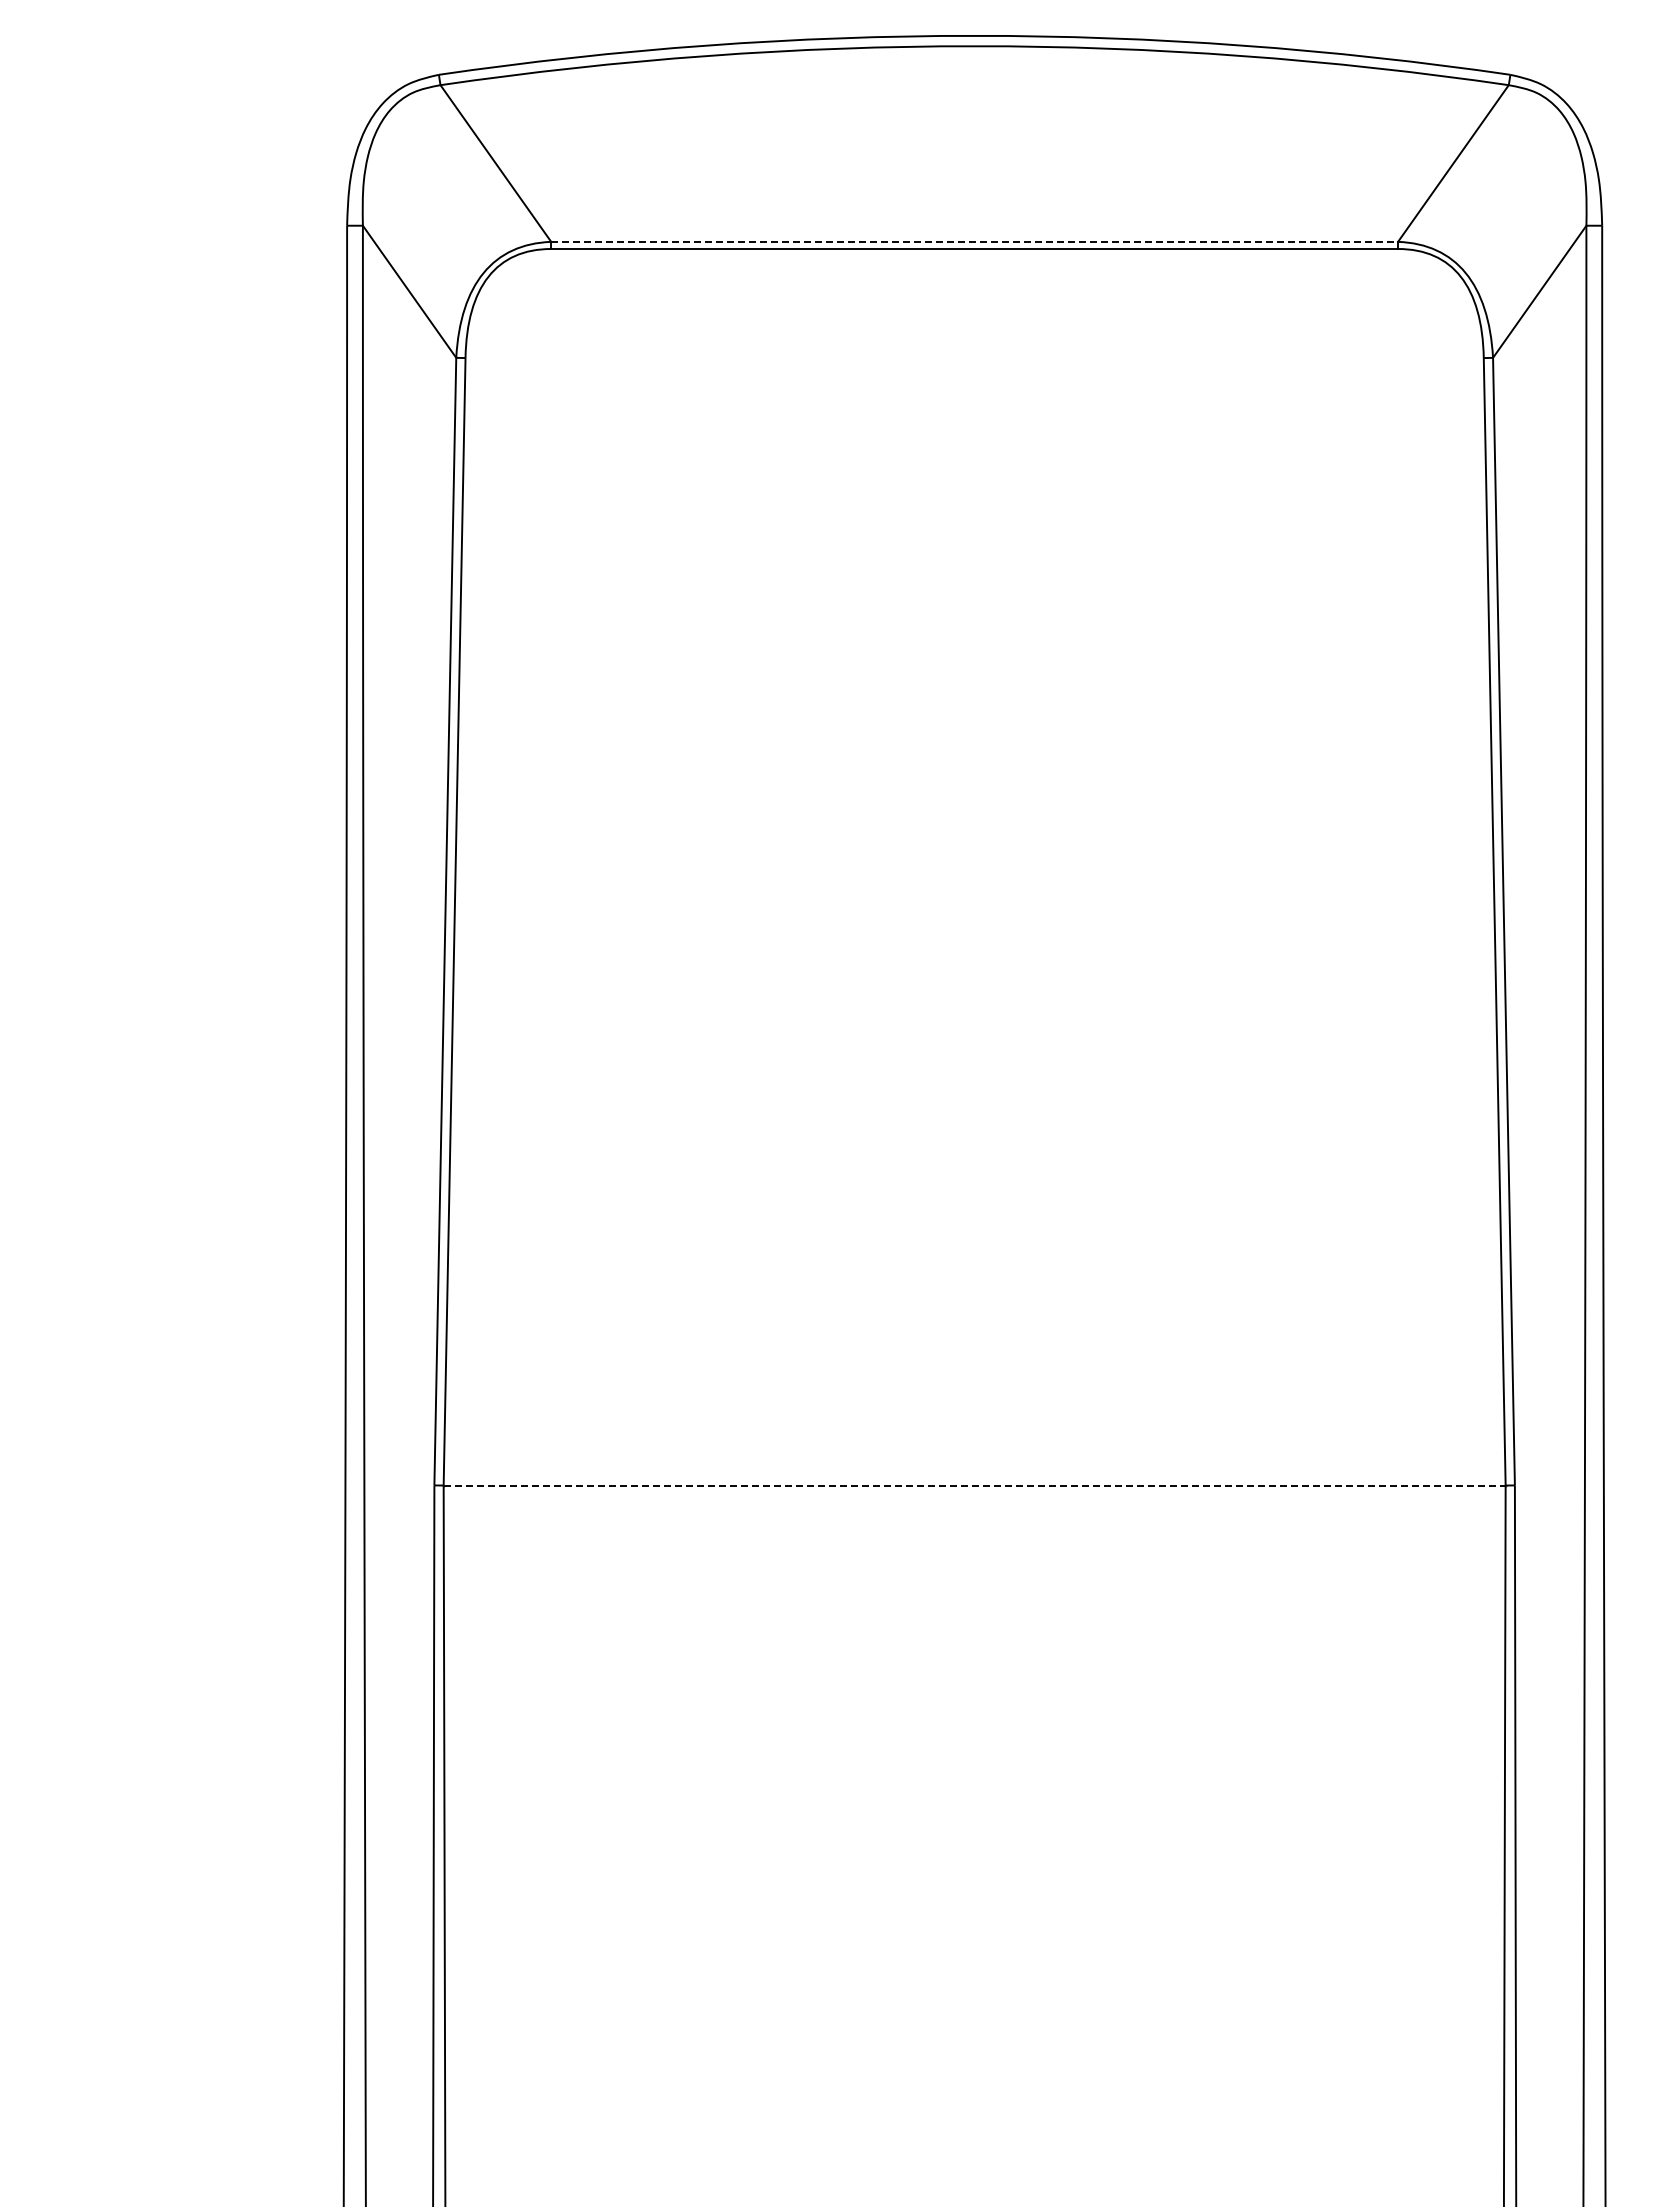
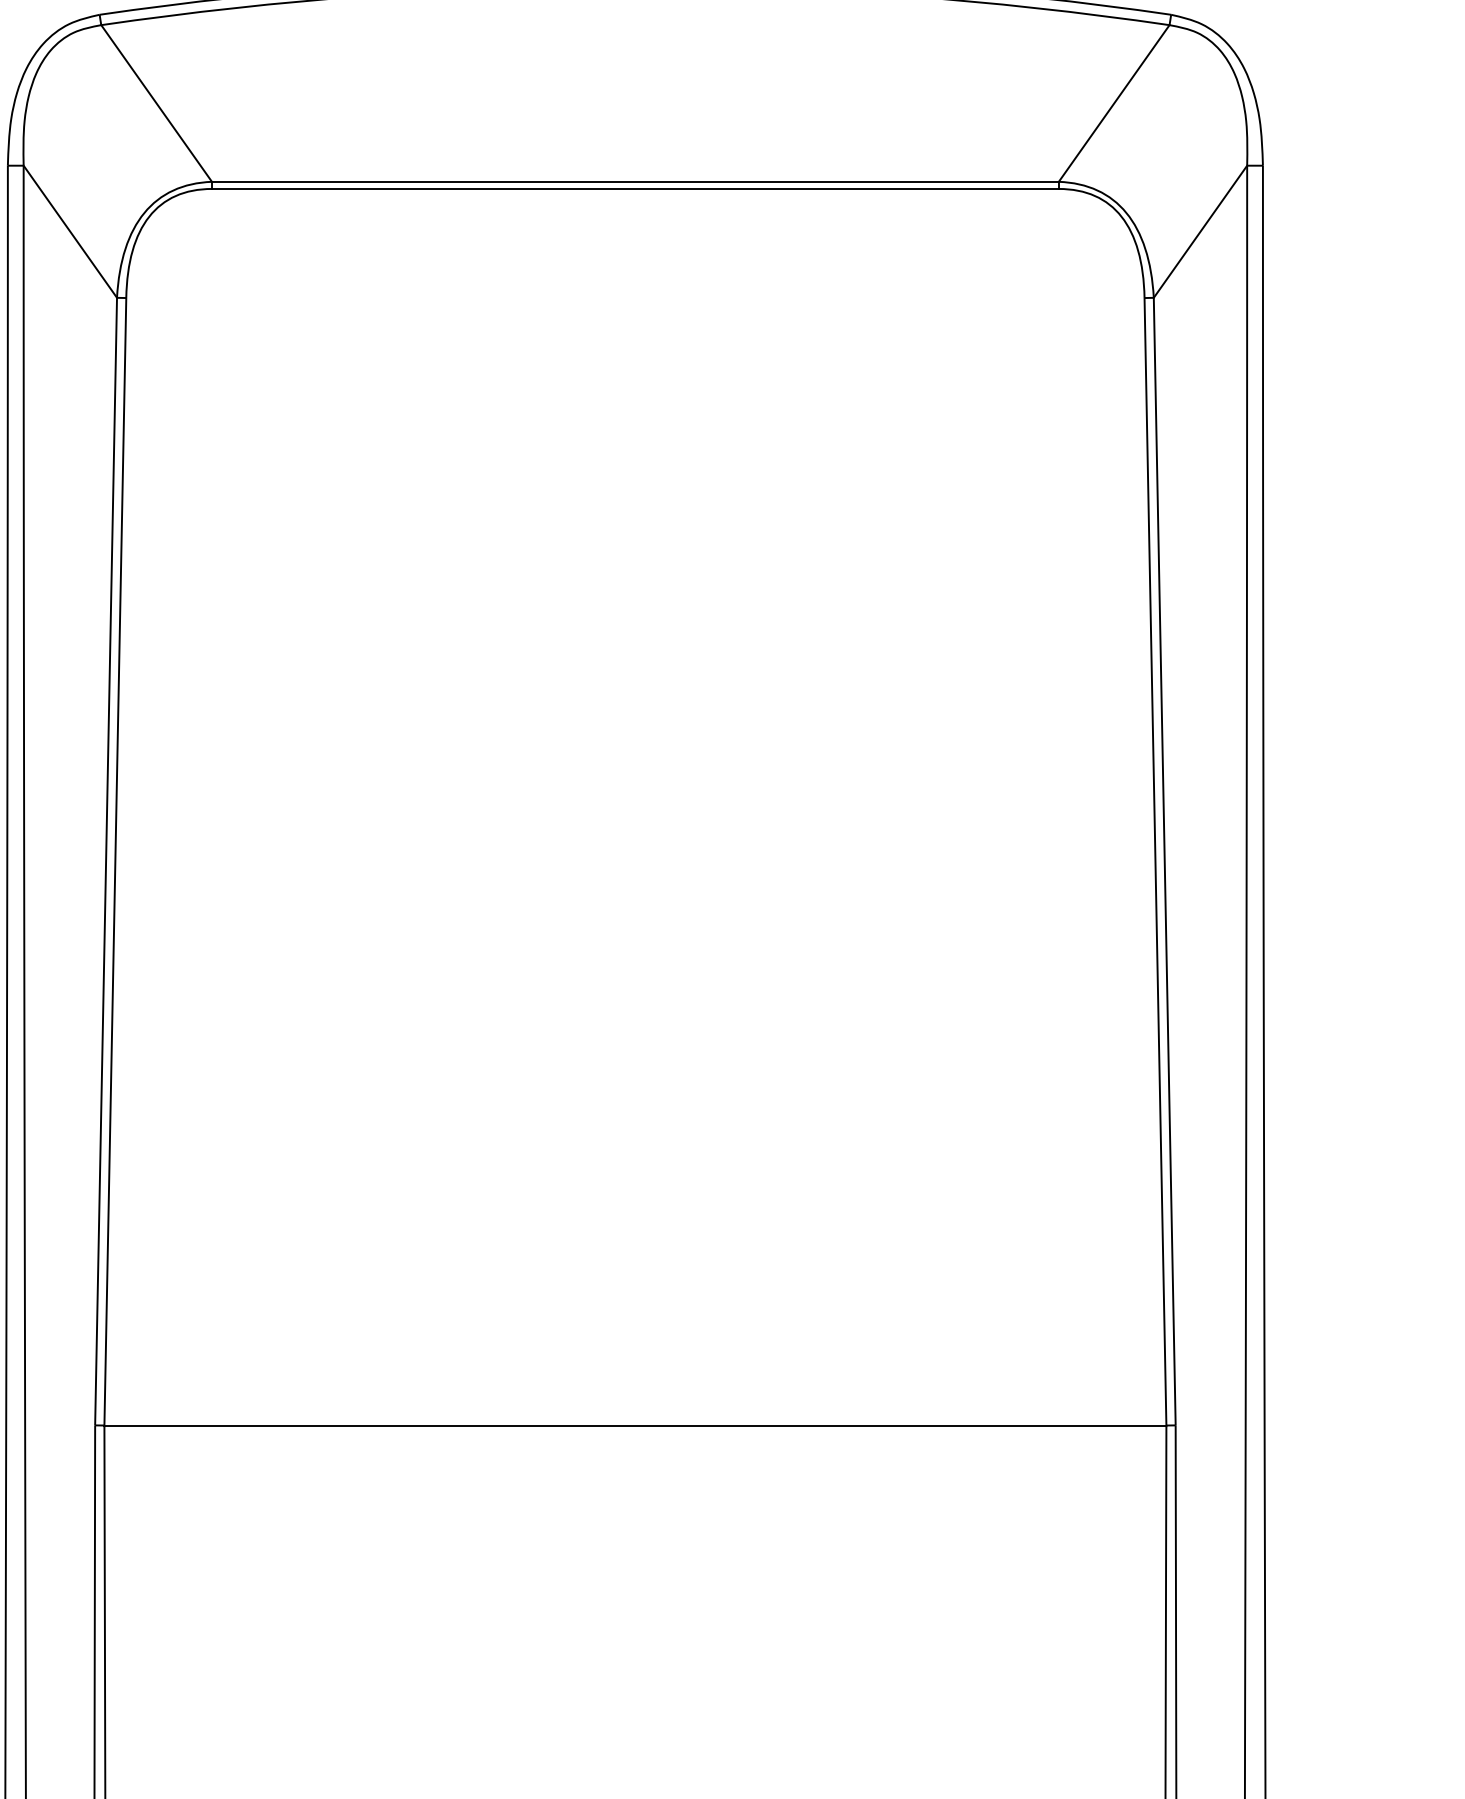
line: (975, 241) -> (636, 181), dashed -> solid
line: (974, 1485) -> (635, 1425), dashed -> solid

